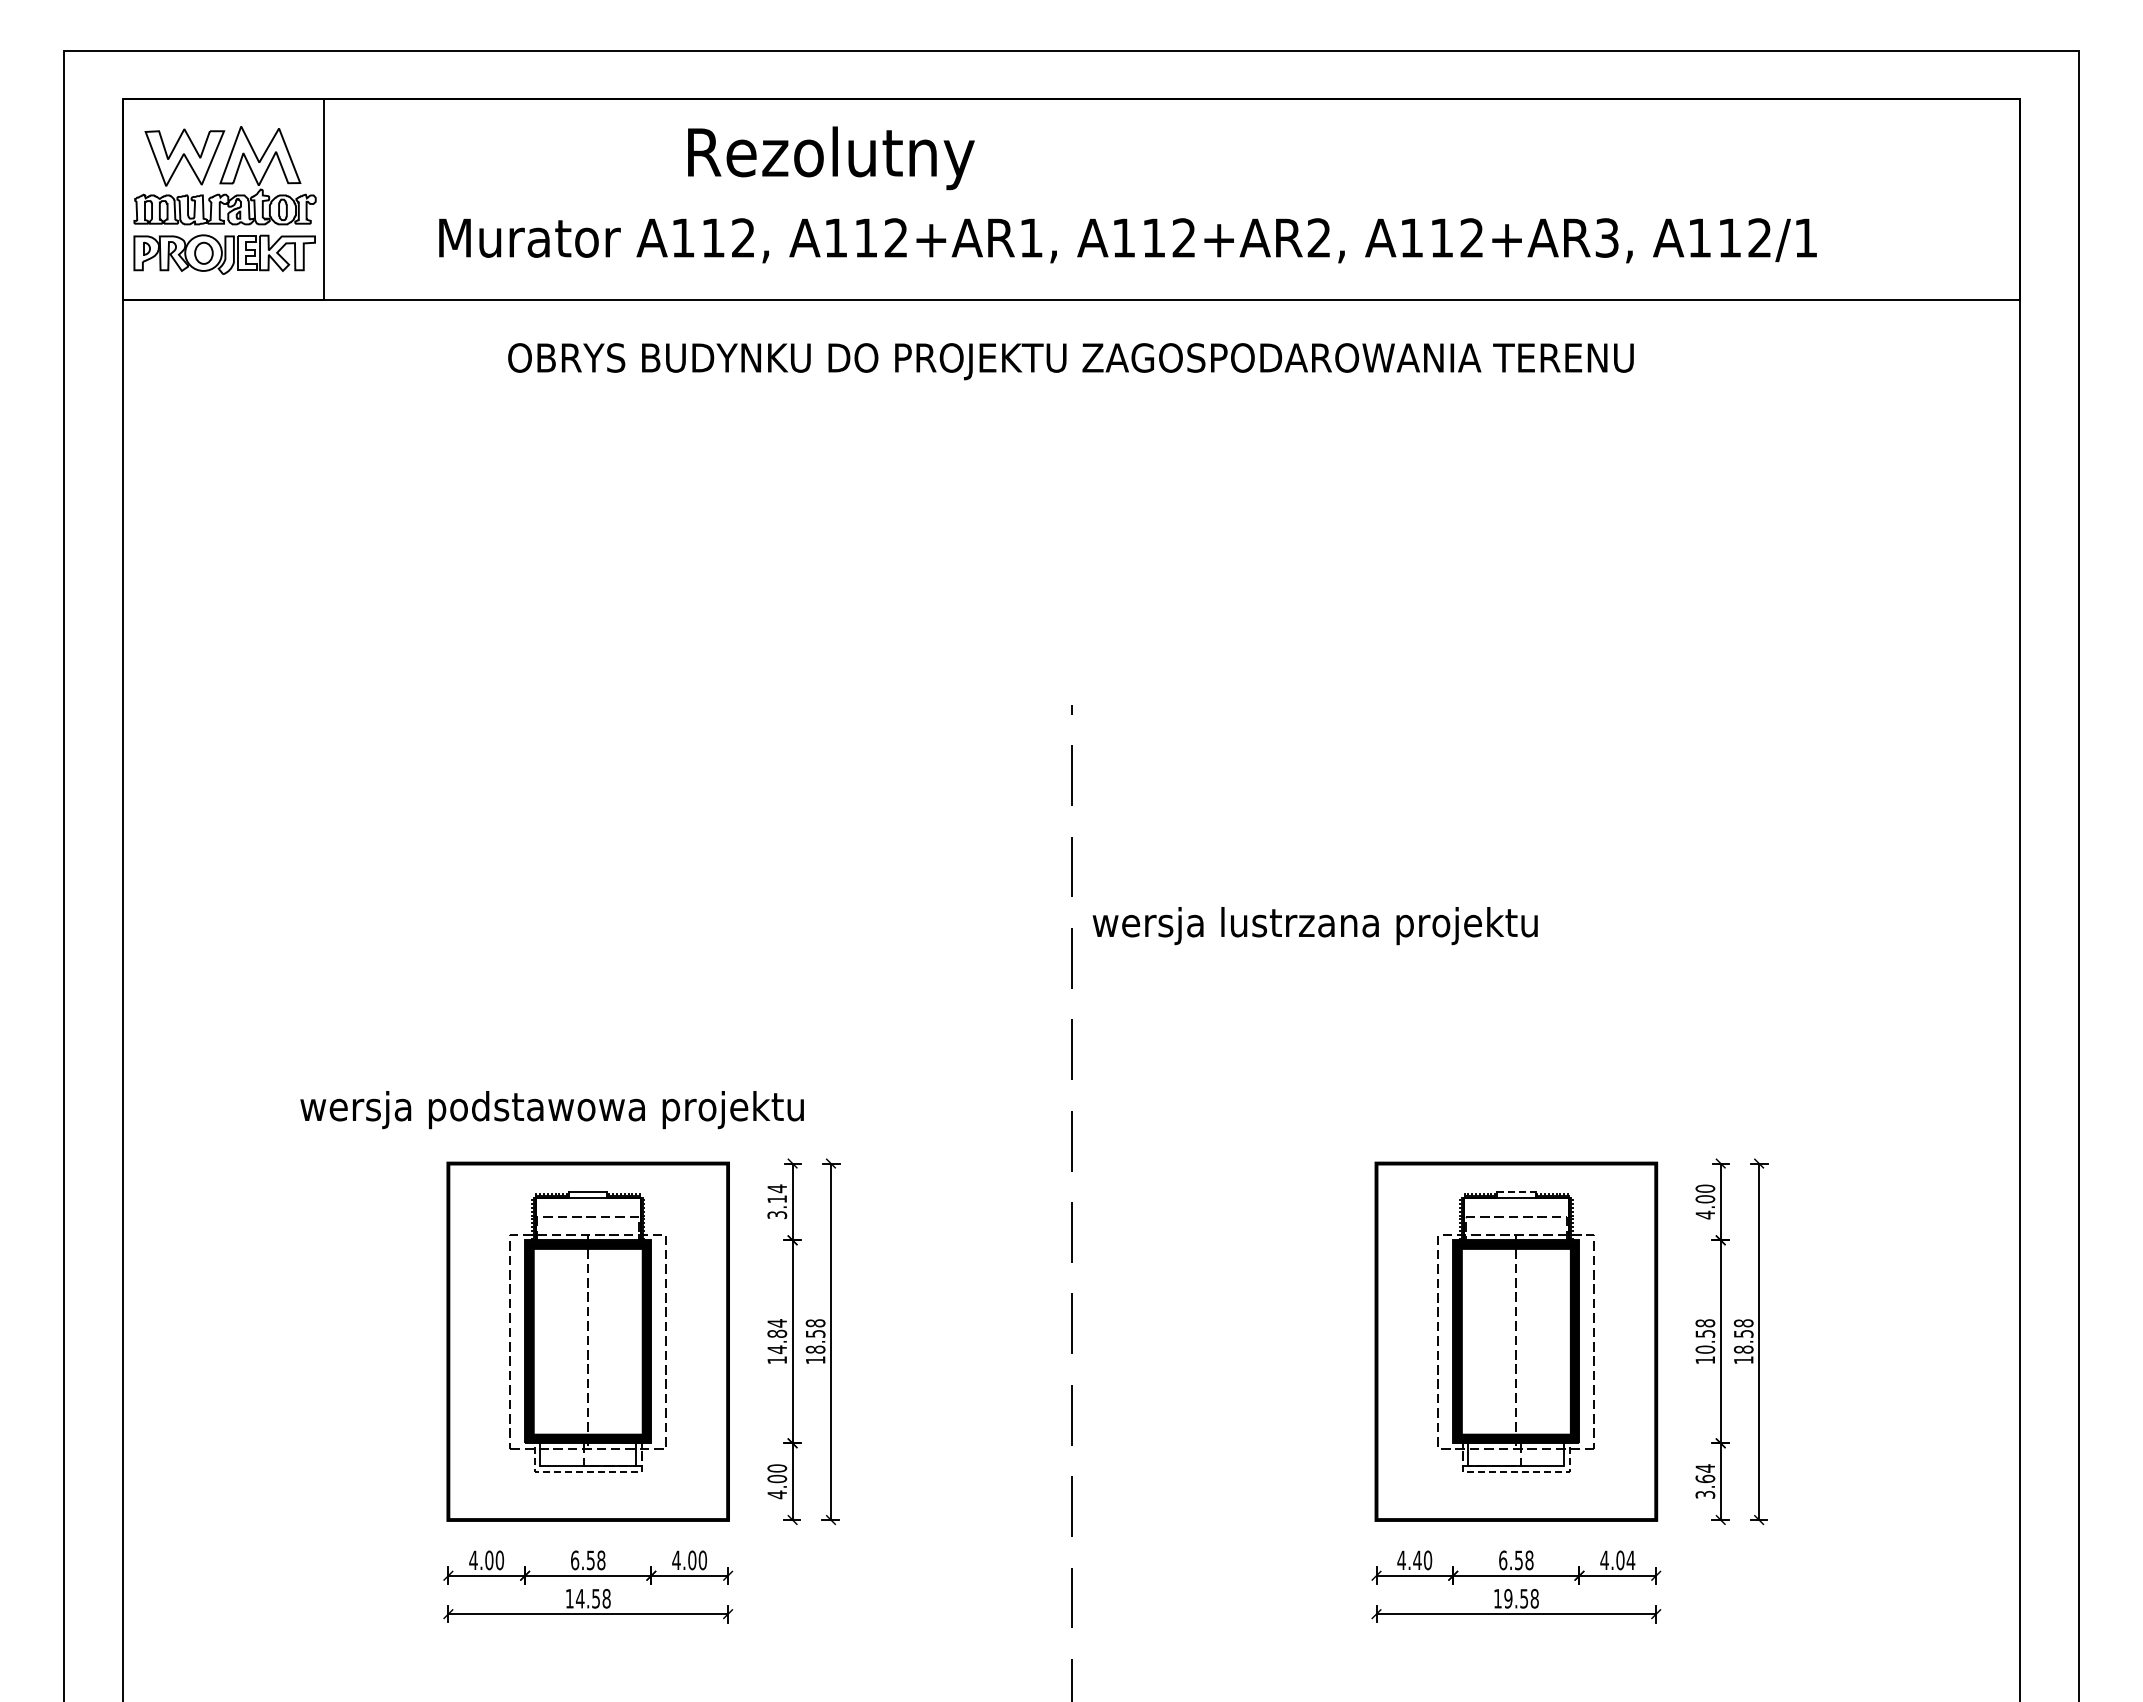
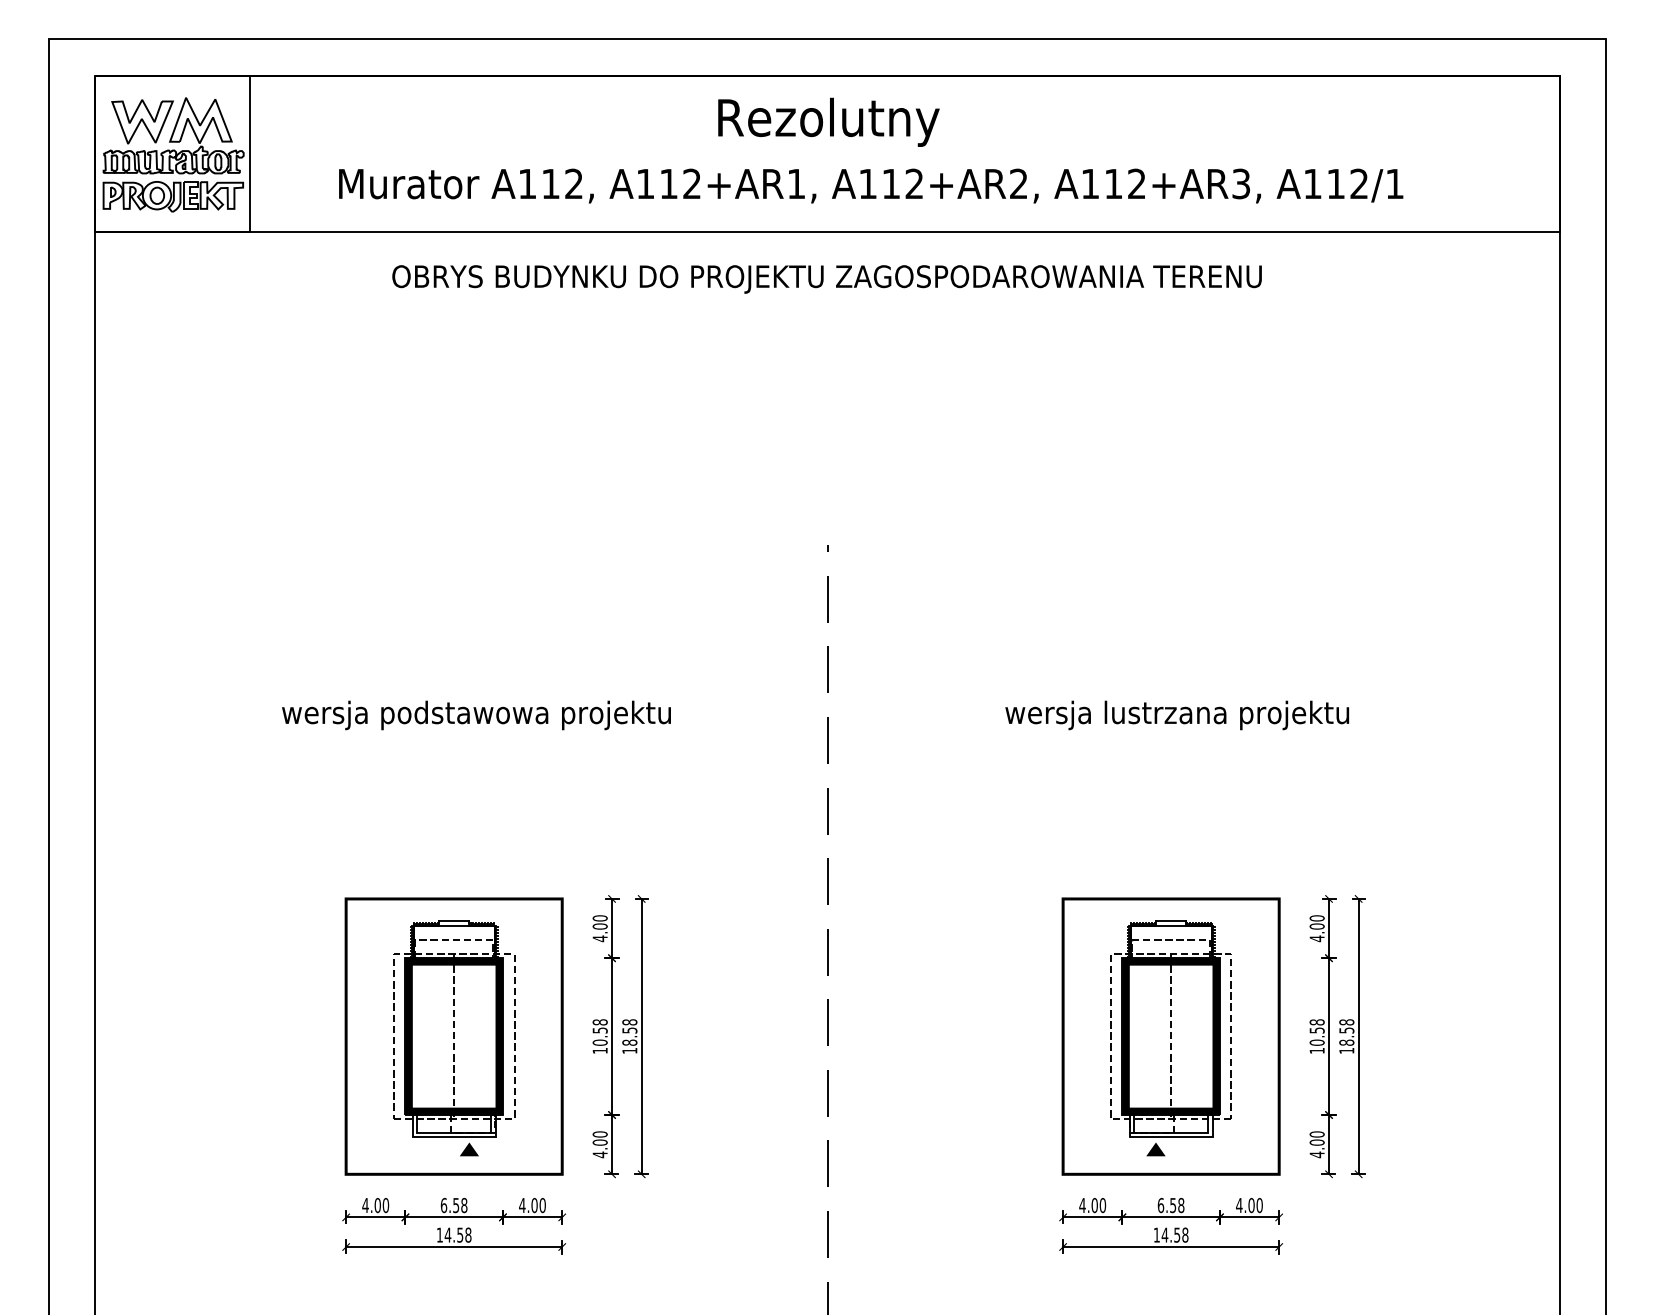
text: (831, 158) -> (829, 122), moved
text: (1314, 926) -> (1176, 715), moved
text: (551, 1110) -> (476, 715), moved
line: (1516, 1192) -> (1171, 921), dashed -> solid
text: (777, 1201) -> (600, 928), 3.14 -> 4.00
text: (777, 1336) -> (600, 1032), 14.84 -> 10.58
line: (588, 1472) -> (454, 1137), dashed -> solid
line: (1516, 1472) -> (1171, 1137), dashed -> solid
text: (1705, 1481) -> (1317, 1144), 3.64 -> 4.00
fill: (607, 1487) -> (469, 1149), added
fill: (1496, 1487) -> (1155, 1149), added
text: (1417, 1560) -> (1094, 1205), 4.40 -> 4.00
text: (1630, 1560) -> (1259, 1205), 4.04 -> 4.00
text: (1508, 1598) -> (1165, 1234), 19.58 -> 14.58

